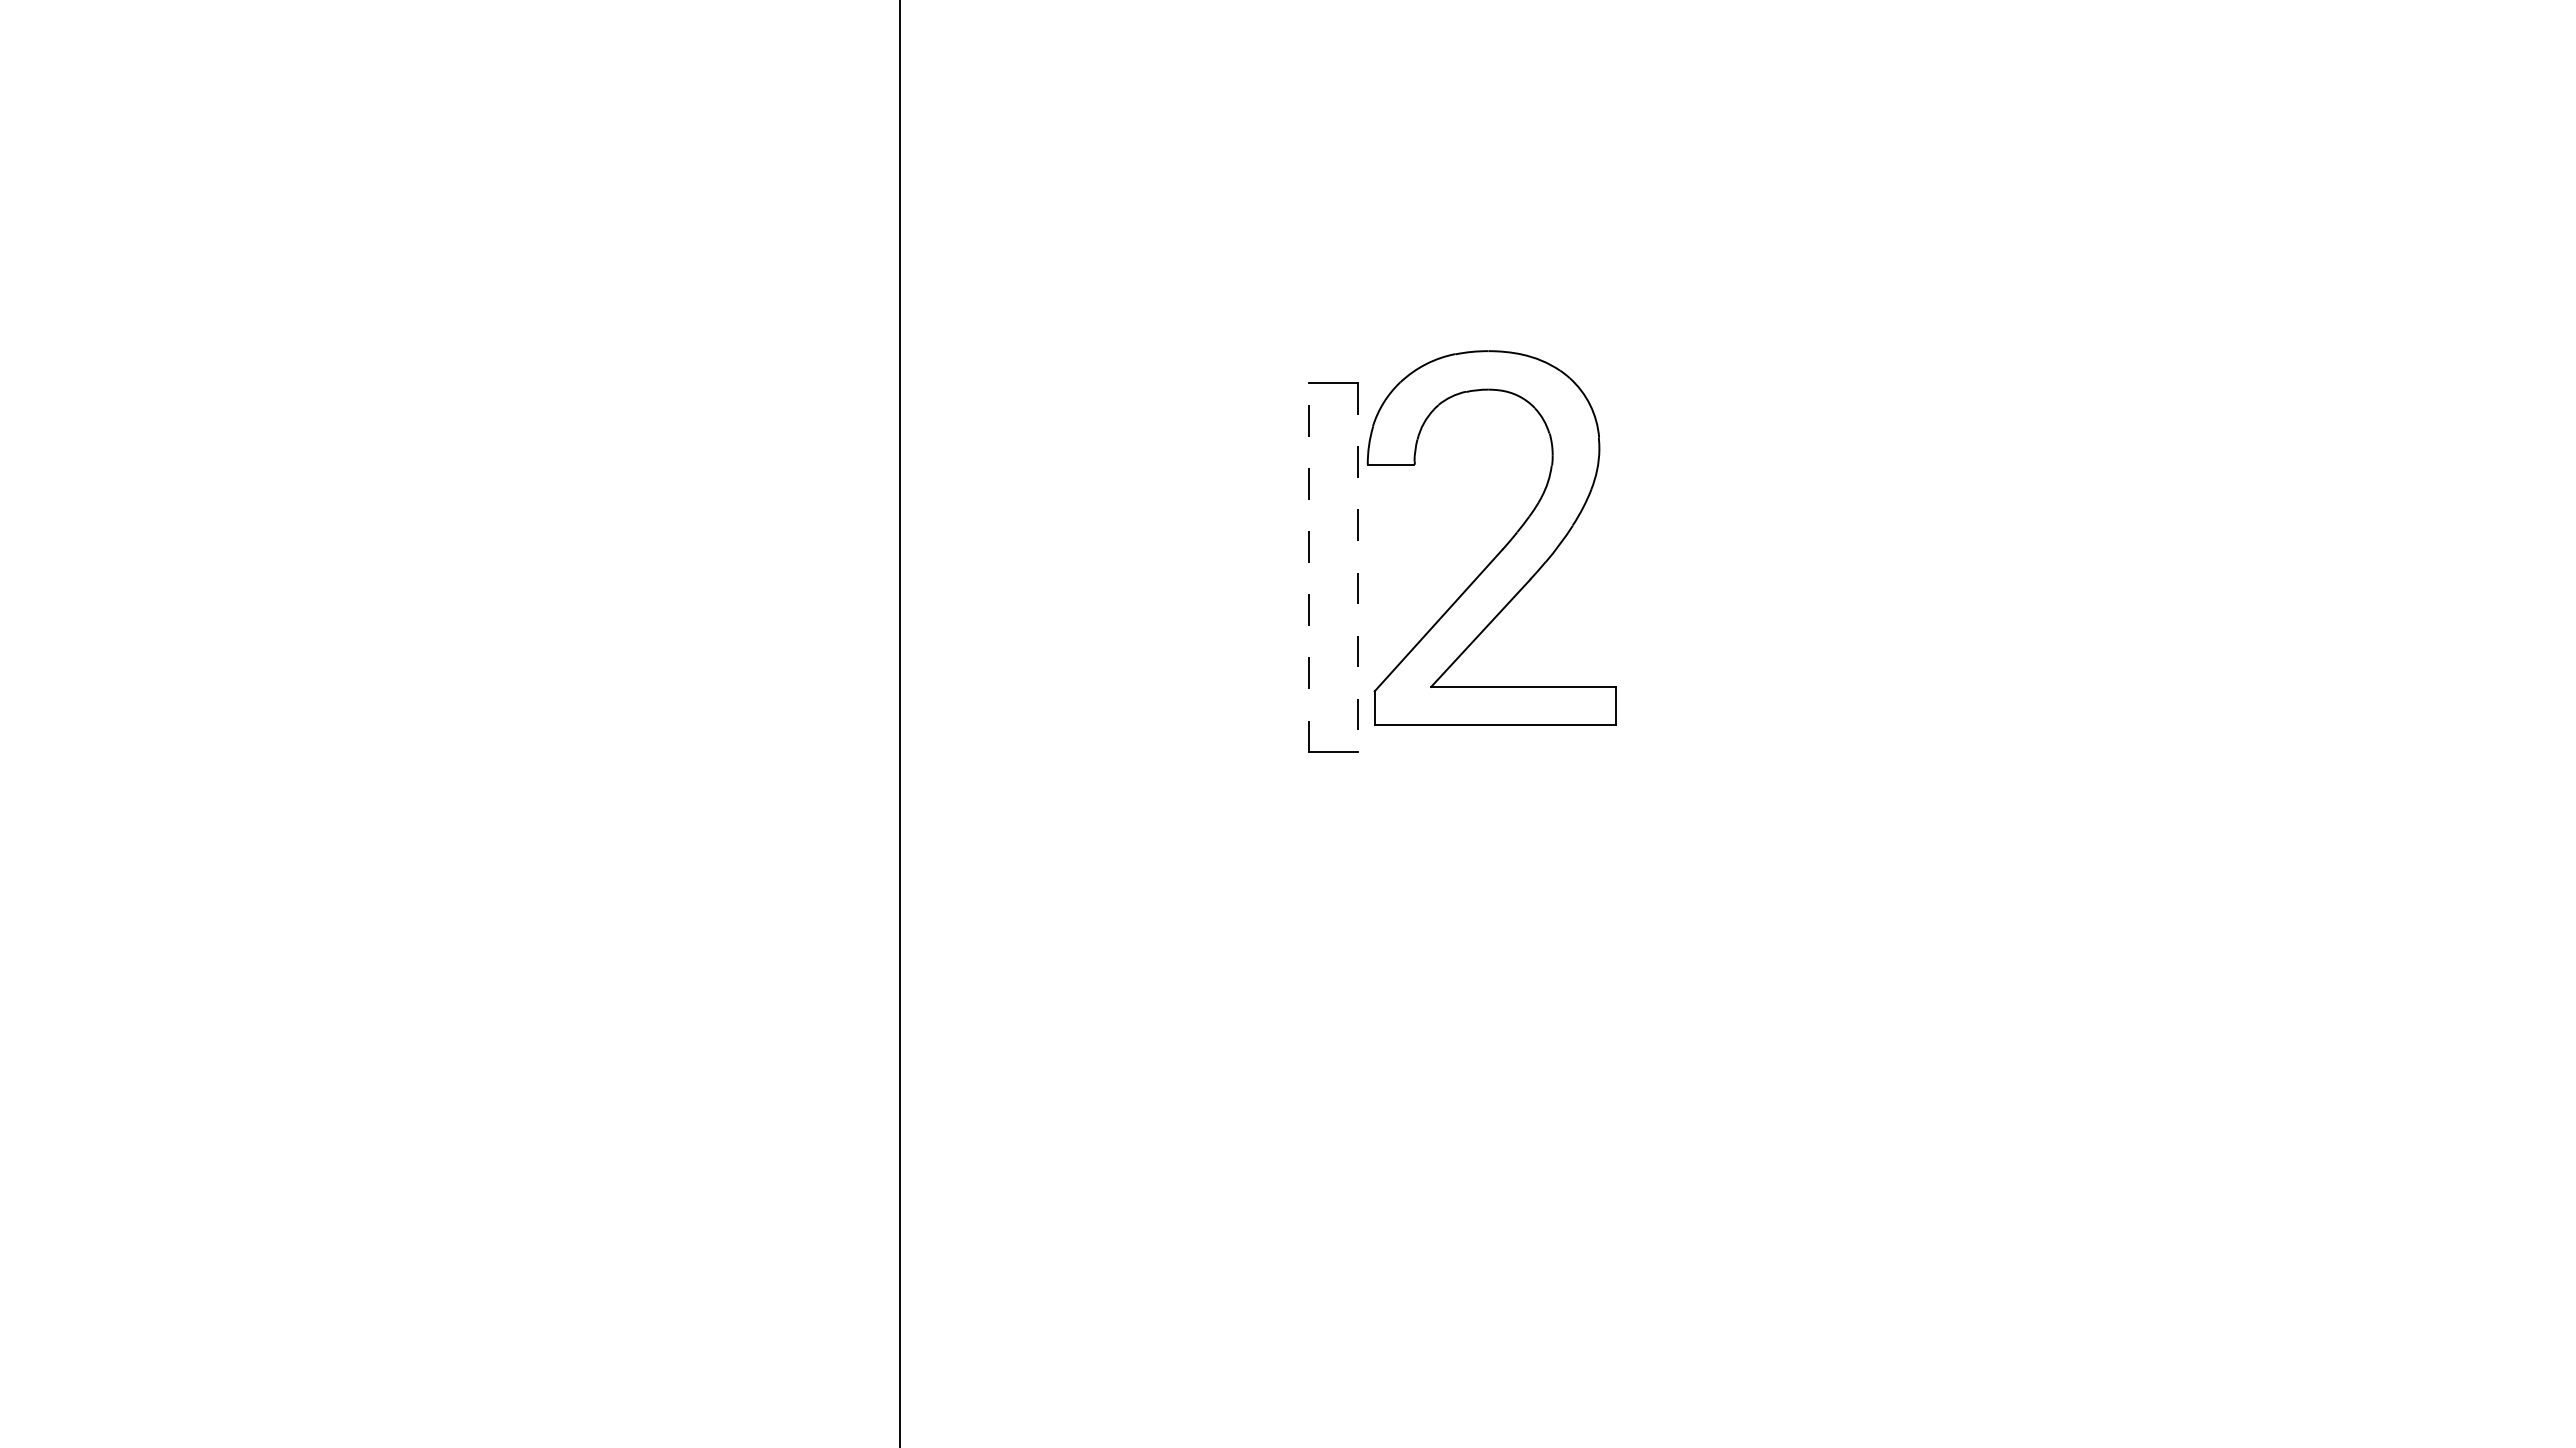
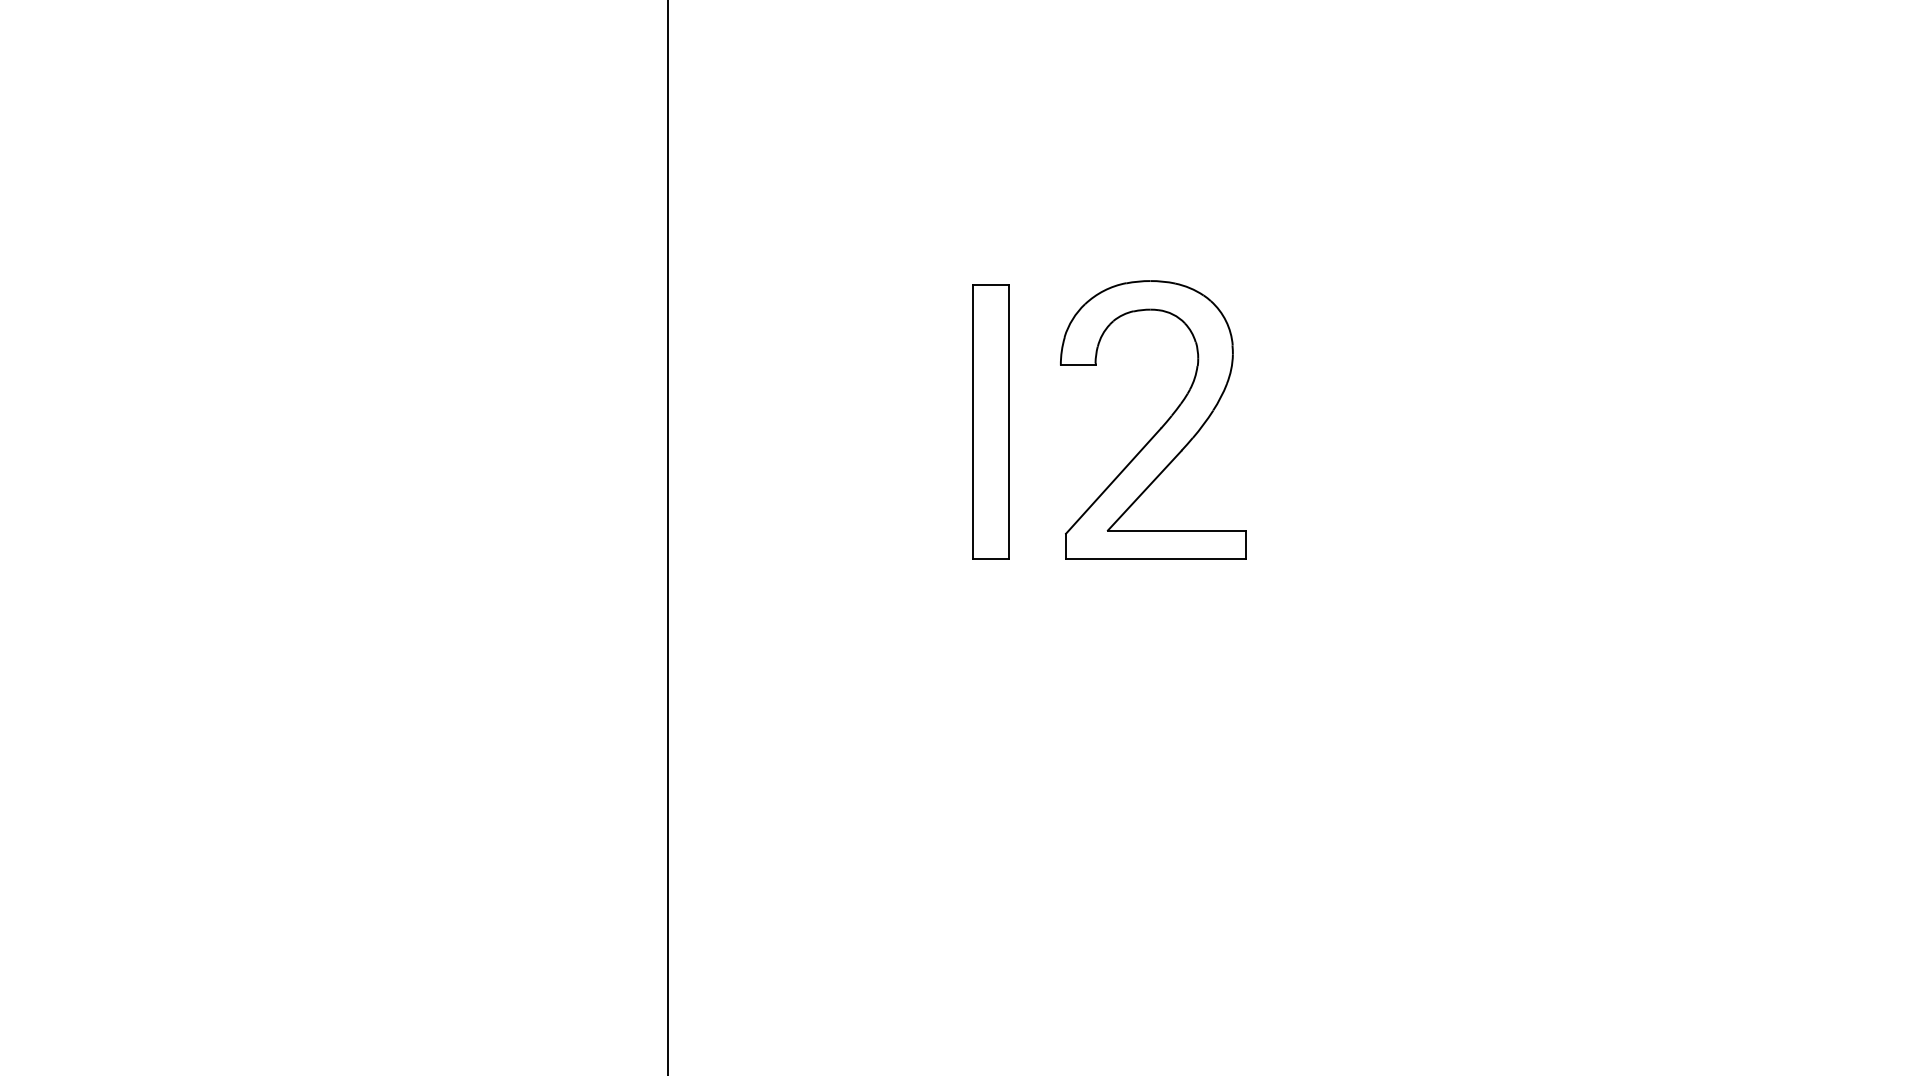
part: (1504, 545) -> (1162, 425), moved
line: (1309, 567) -> (972, 421), dashed -> solid
line: (1358, 568) -> (1009, 422), dashed -> solid

